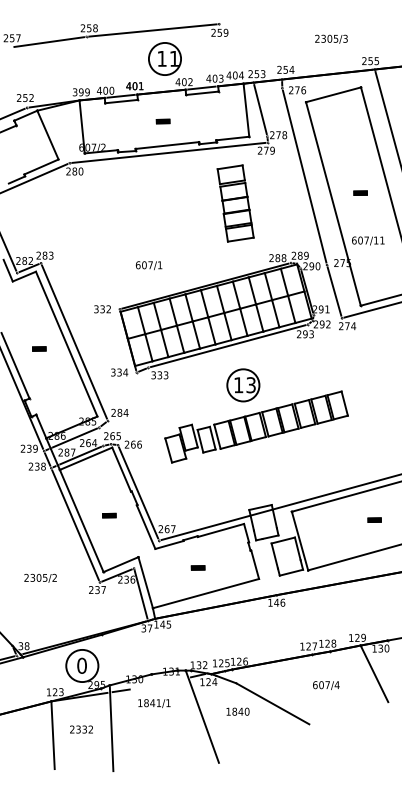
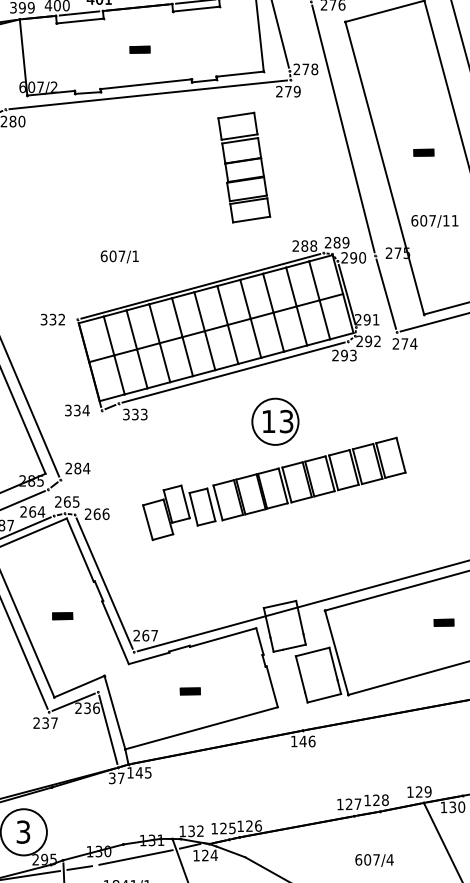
part: (243, 385) -> (275, 421), moved
text: (81, 665) -> (22, 831), 0 -> 3
line: (159, 683) -> (134, 857), added

